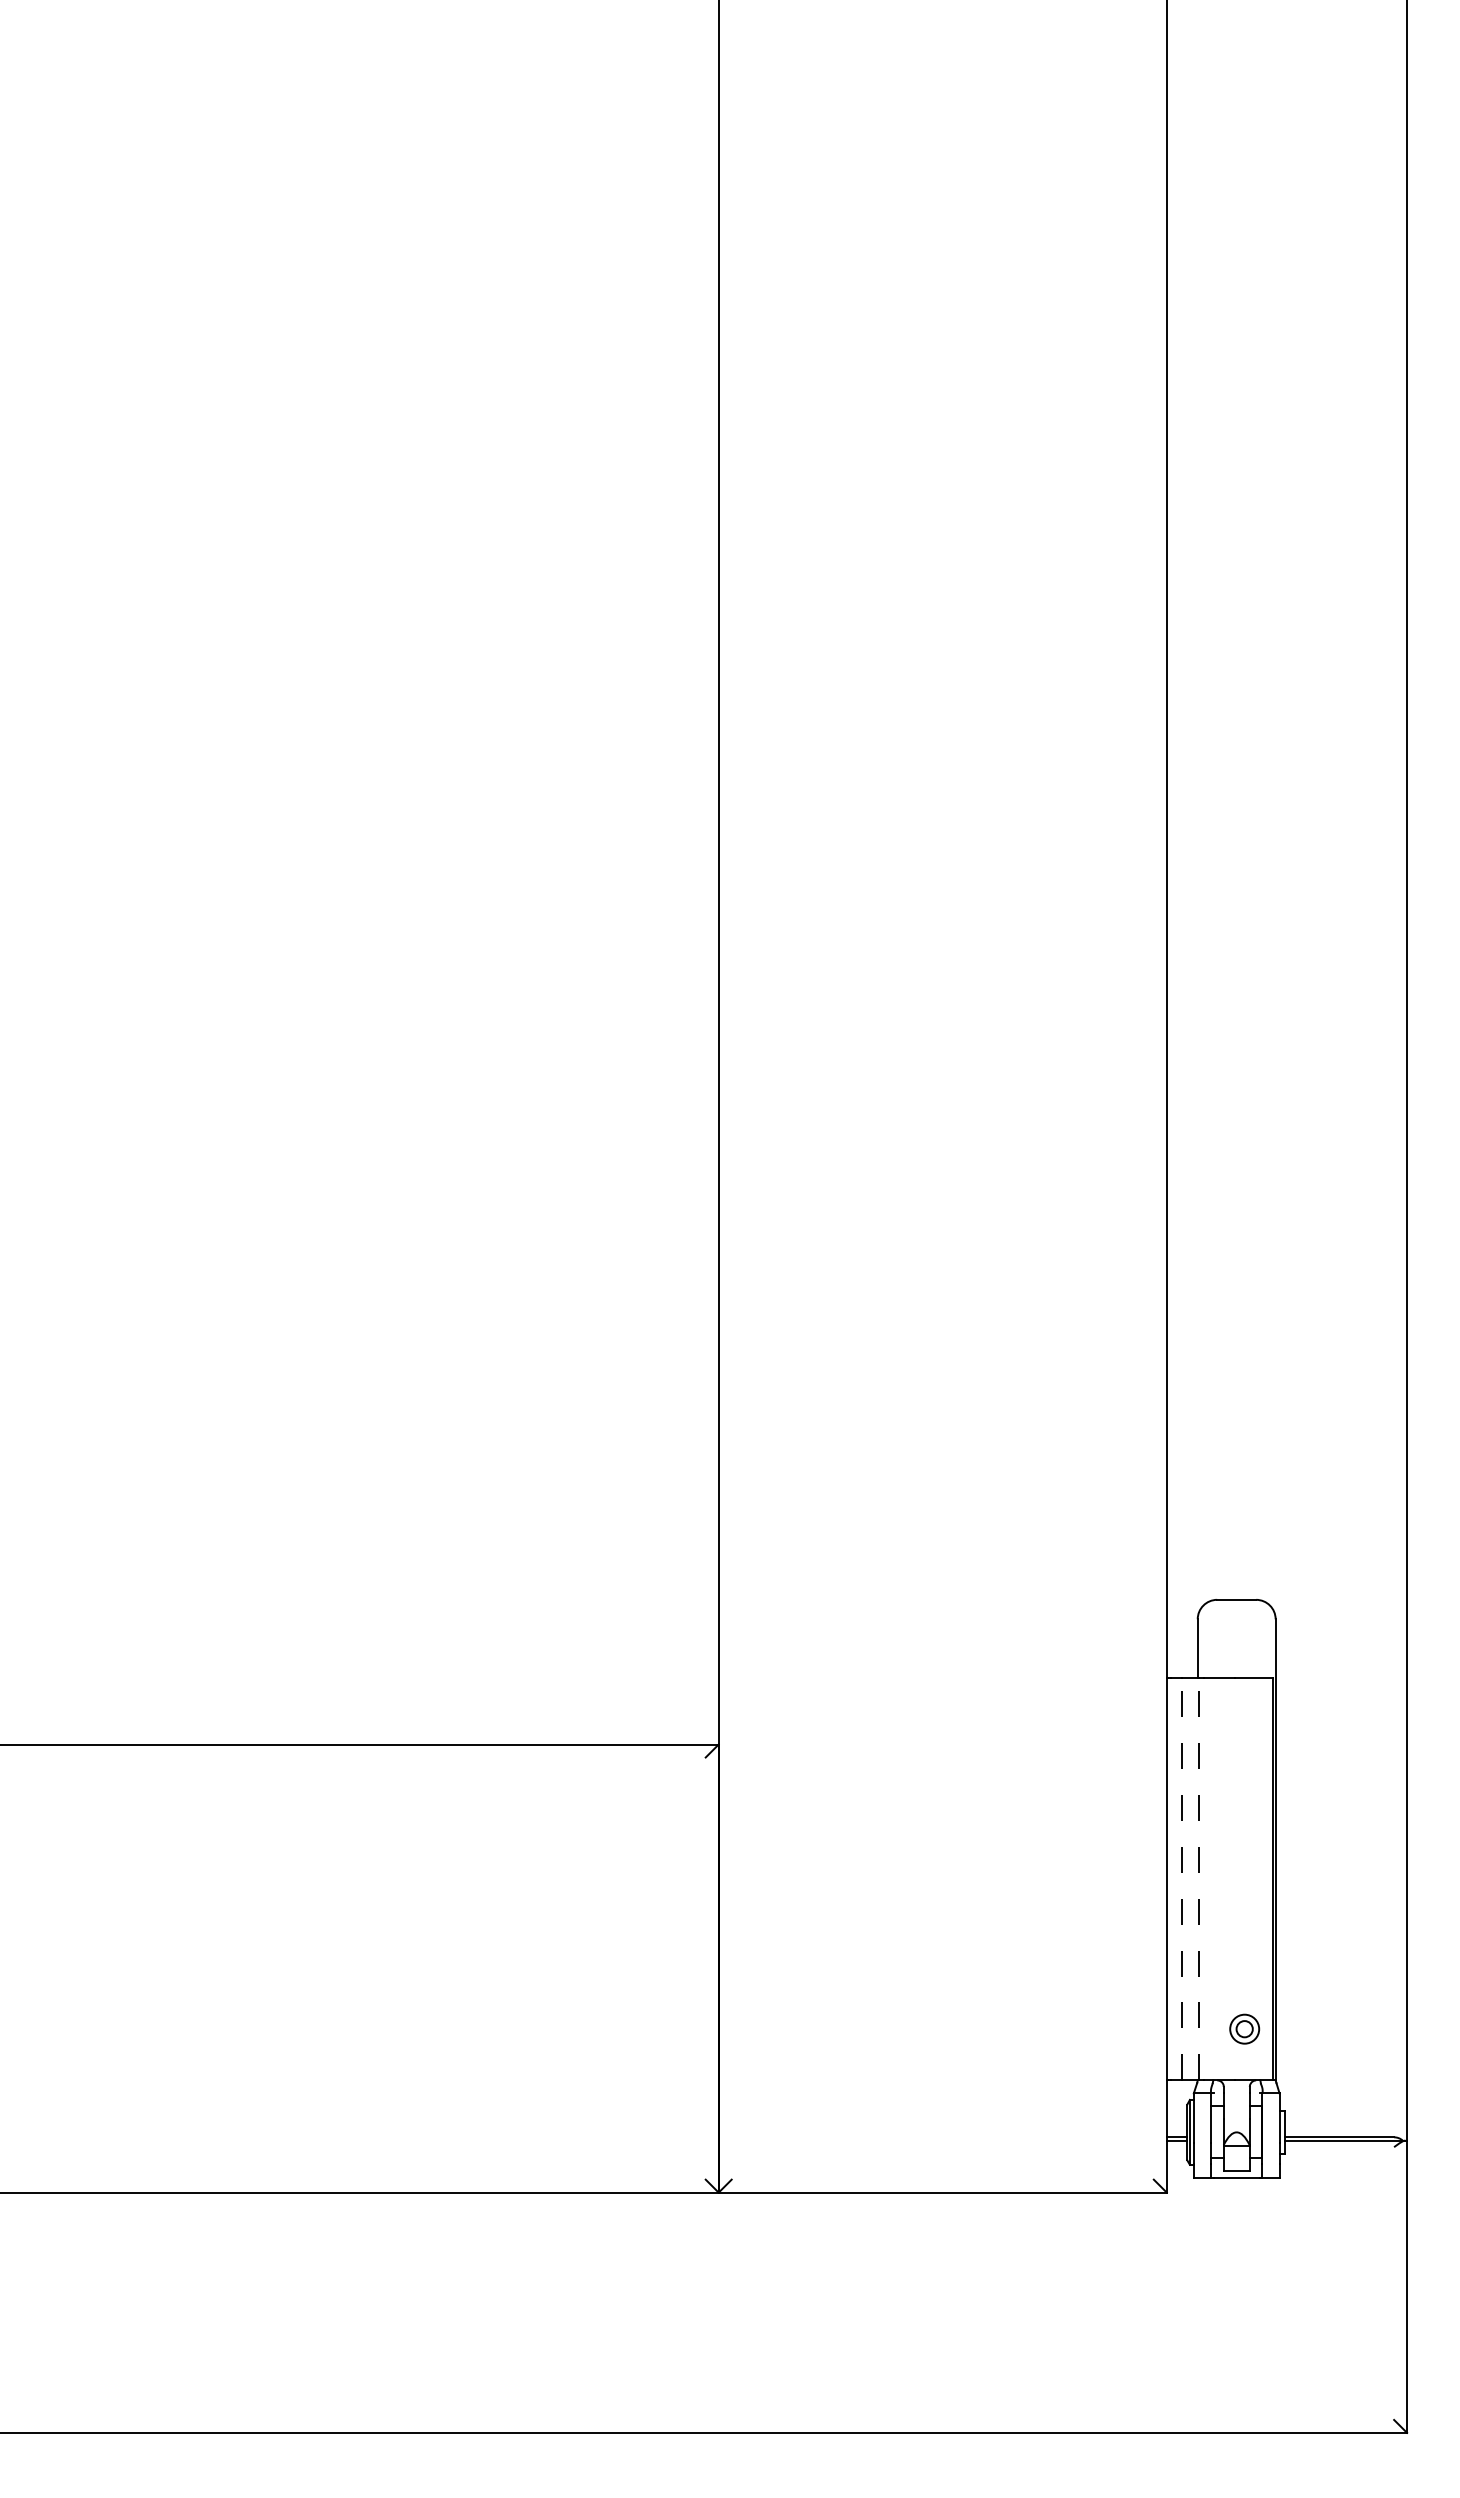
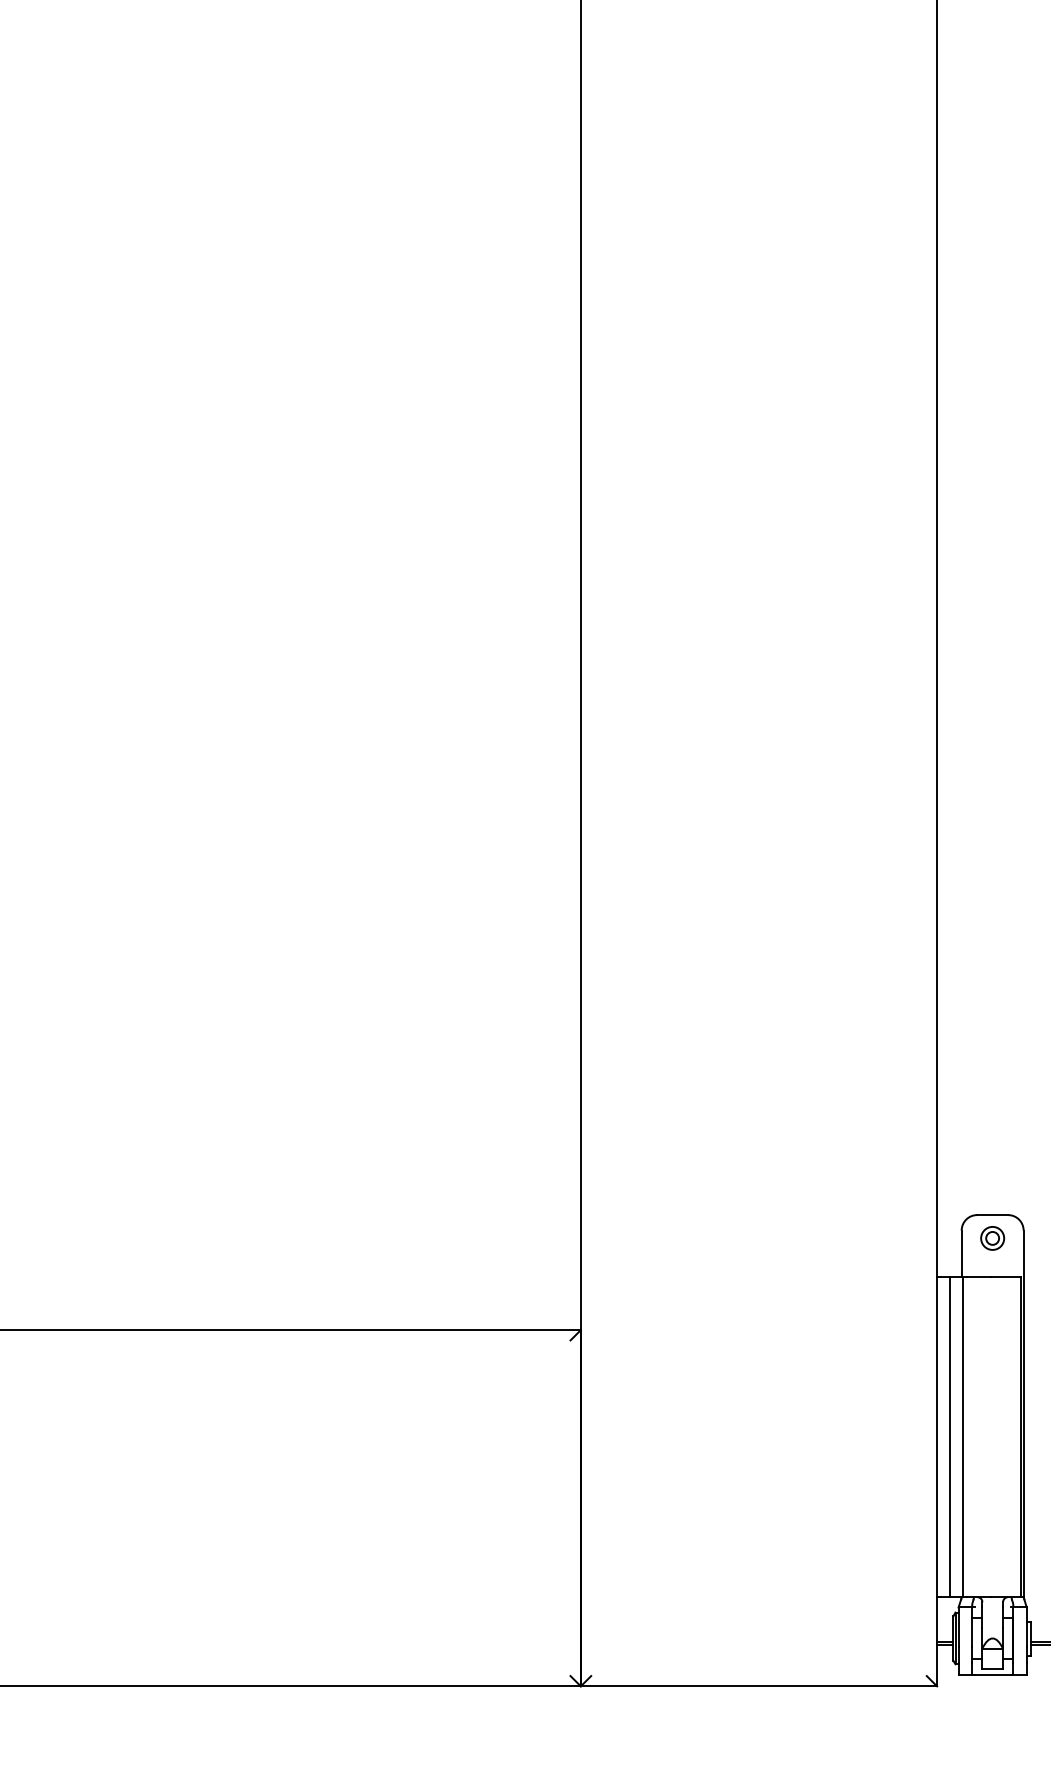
line: (1182, 1878) -> (949, 1436), dashed -> solid
line: (1199, 1878) -> (963, 1436), dashed -> solid
part: (1244, 2028) -> (992, 1237), moved

